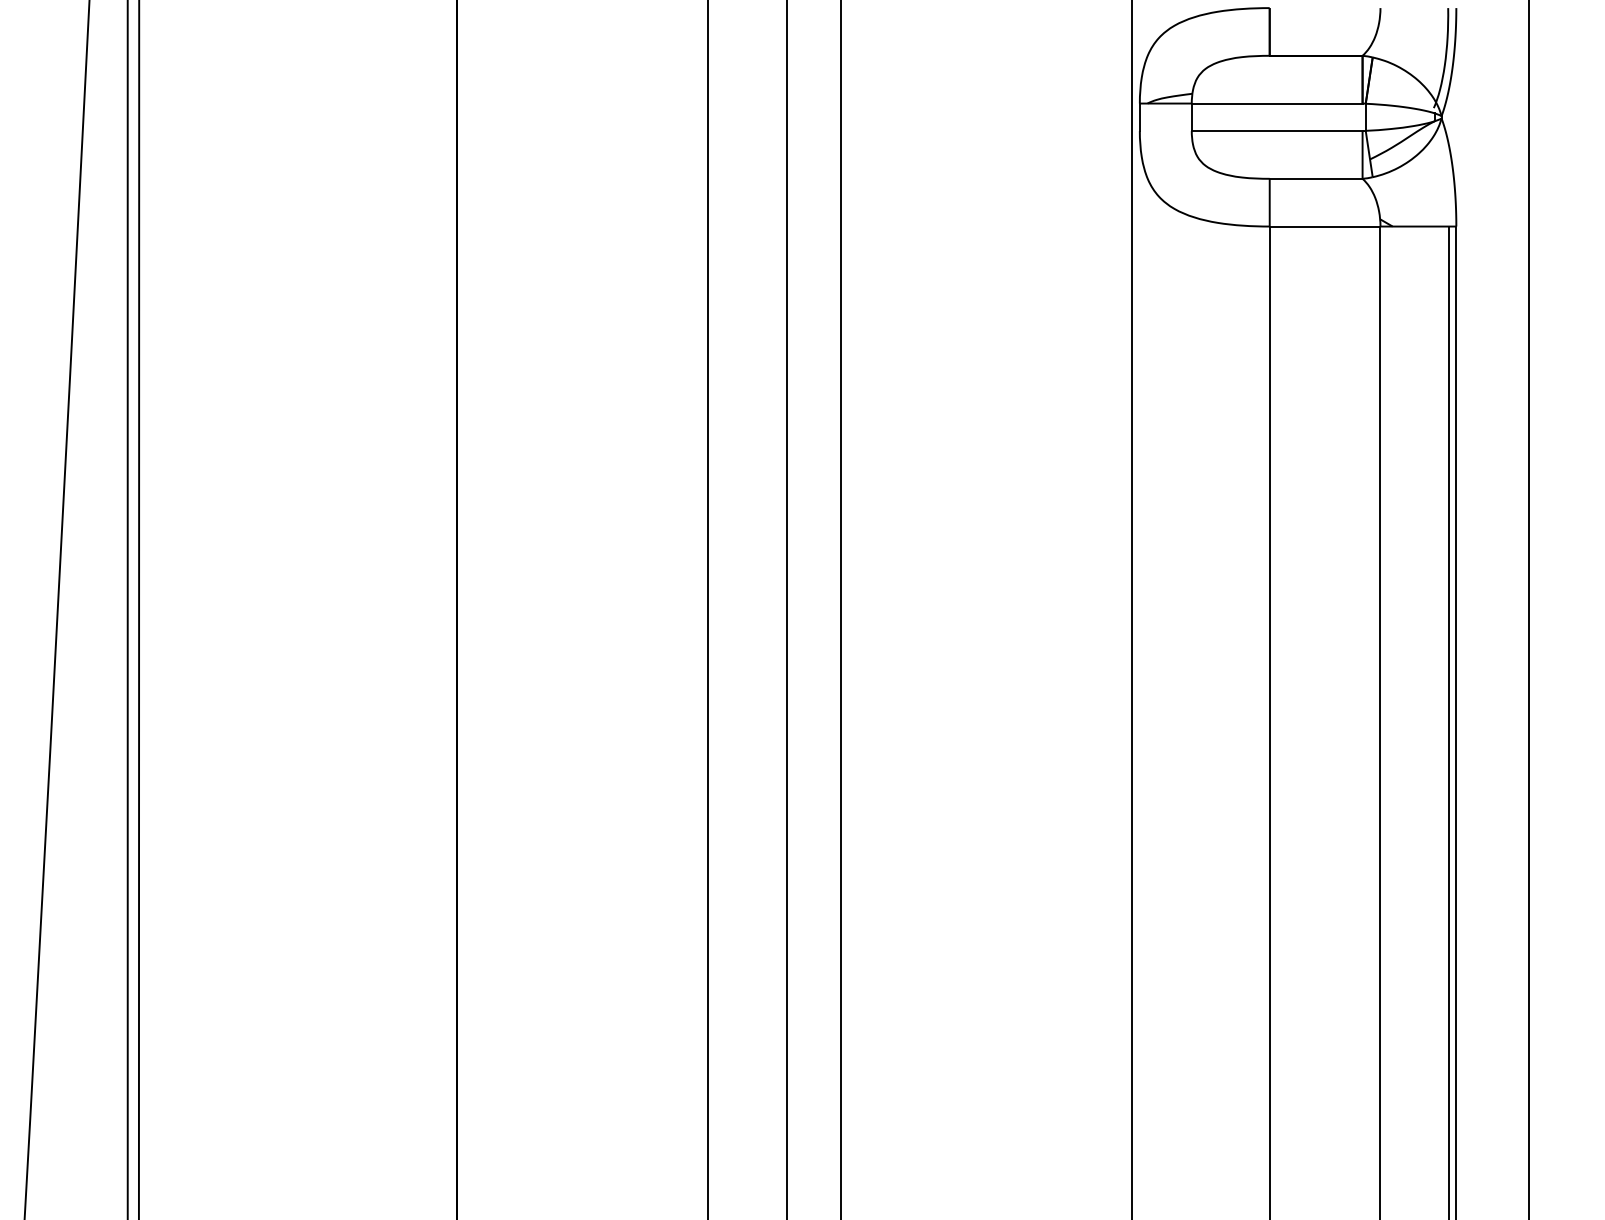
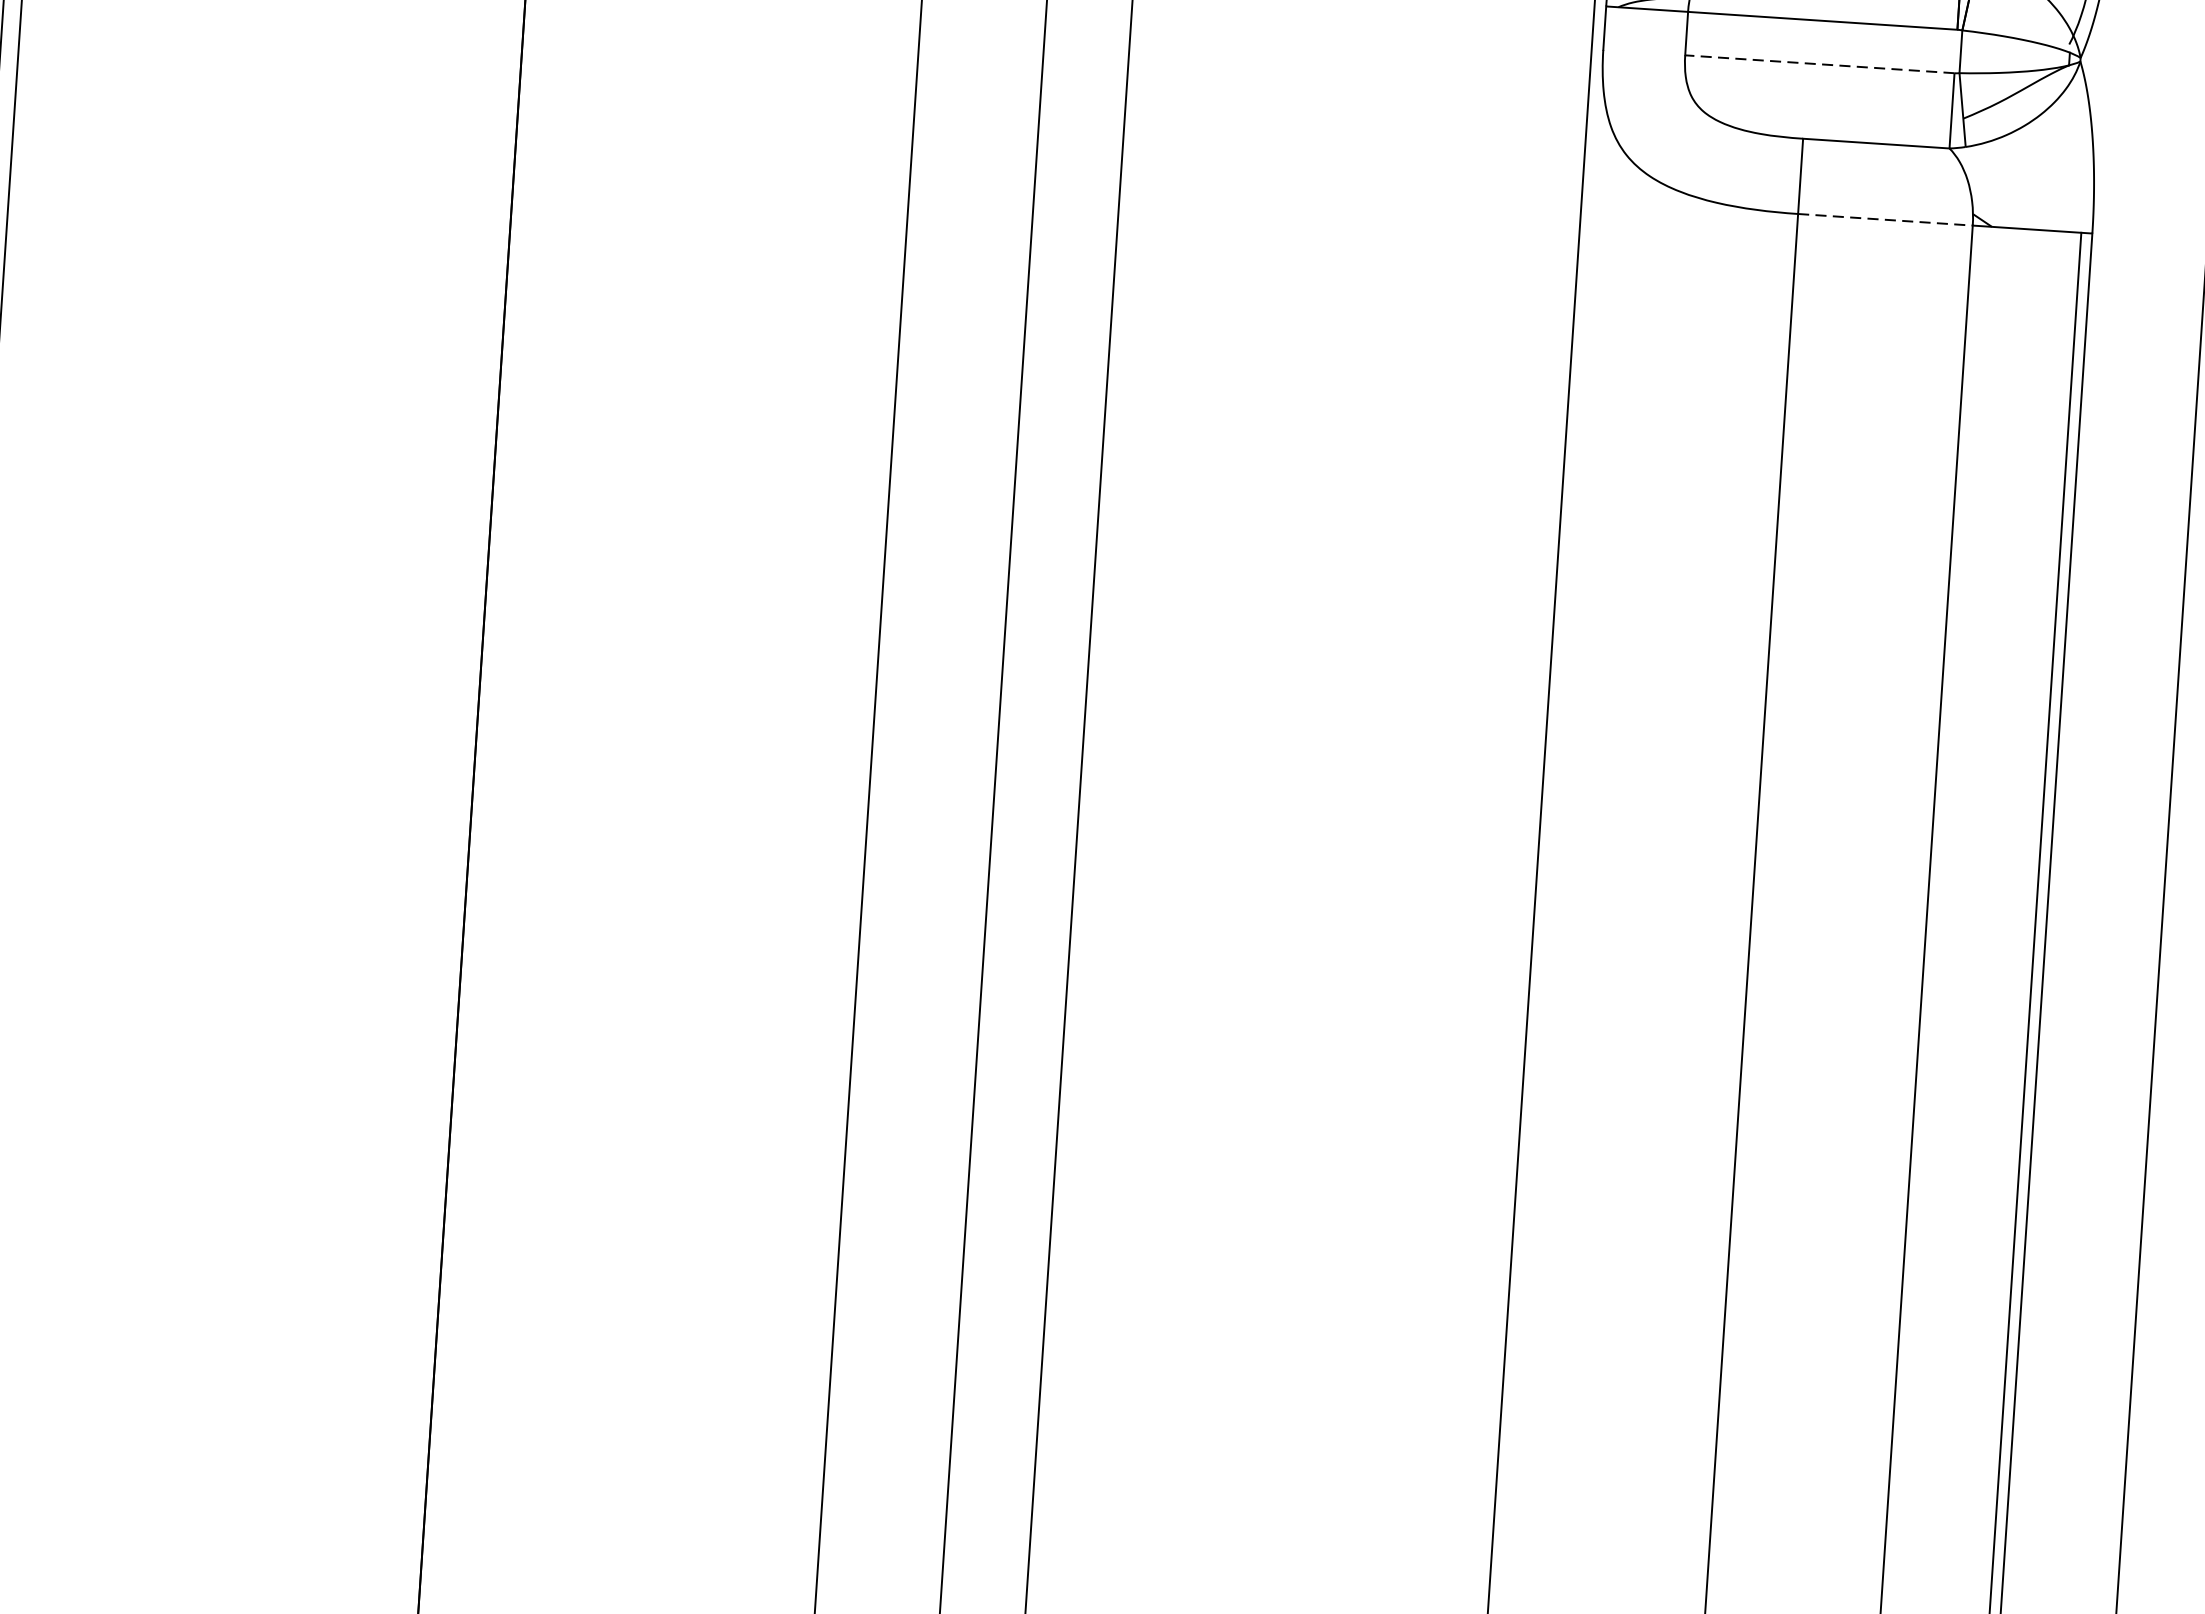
line: (1276, 131) -> (1818, 64), solid -> dashed
line: (1325, 226) -> (1886, 219), solid -> dashed

